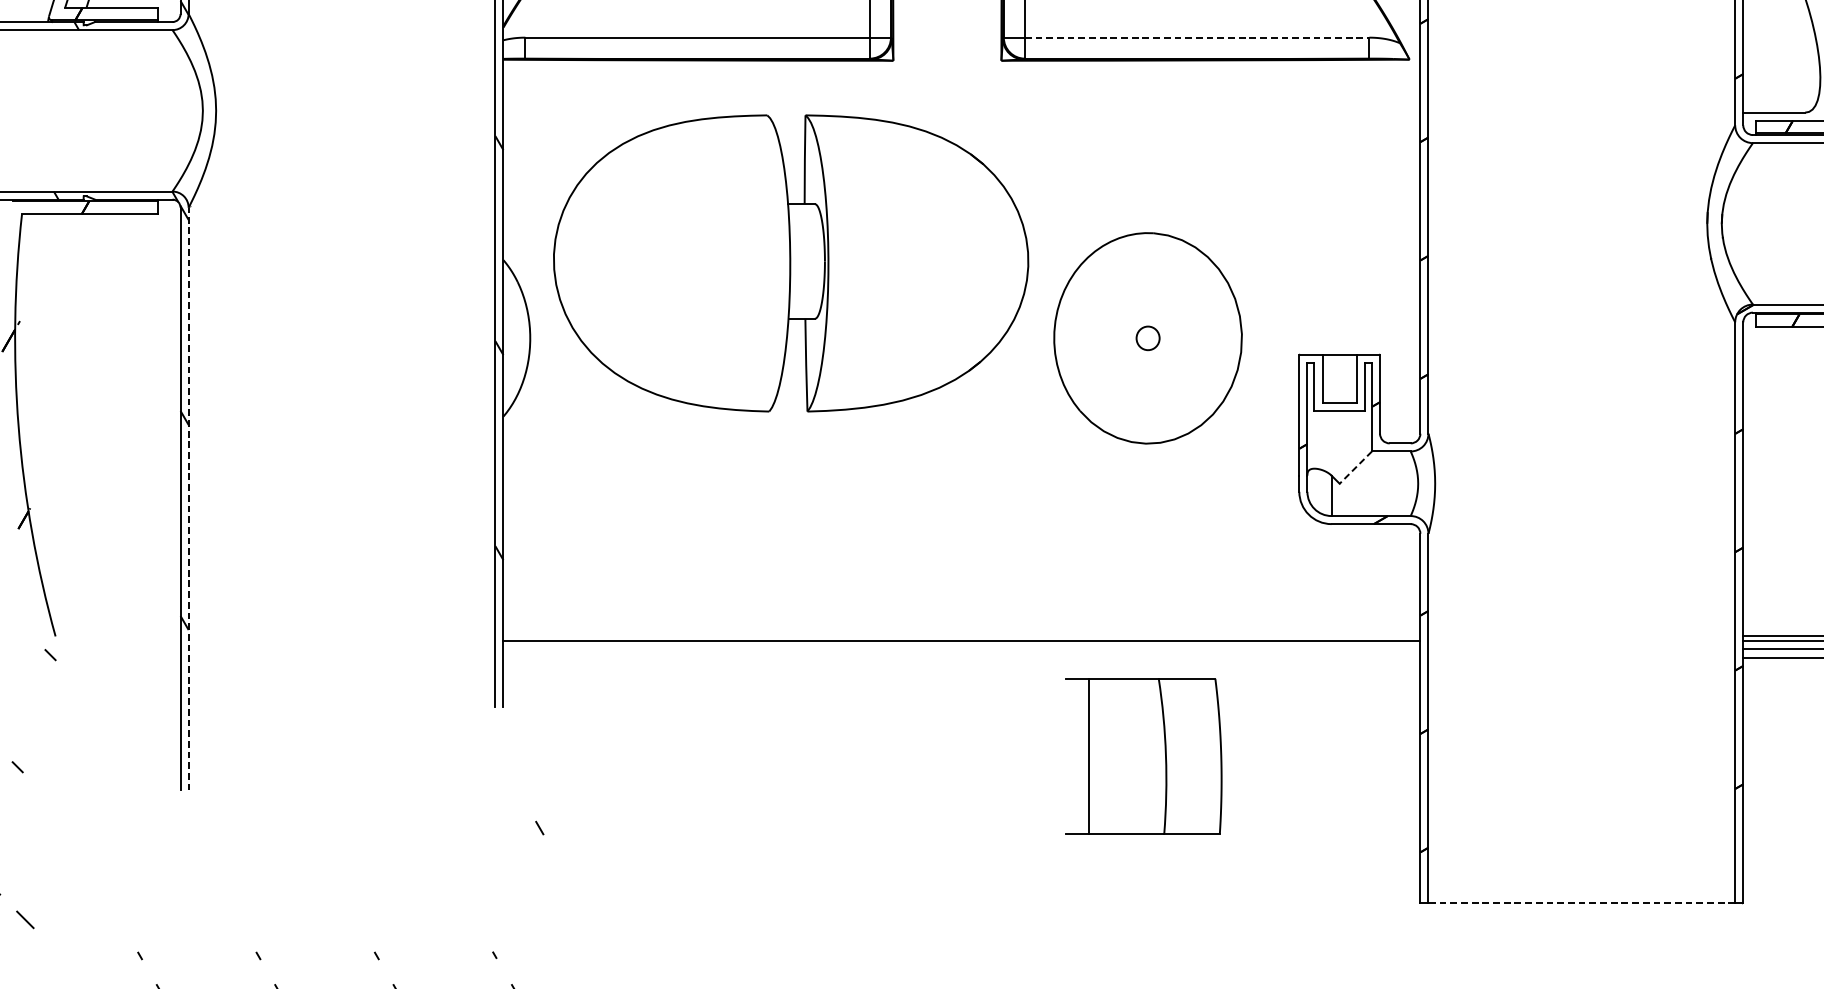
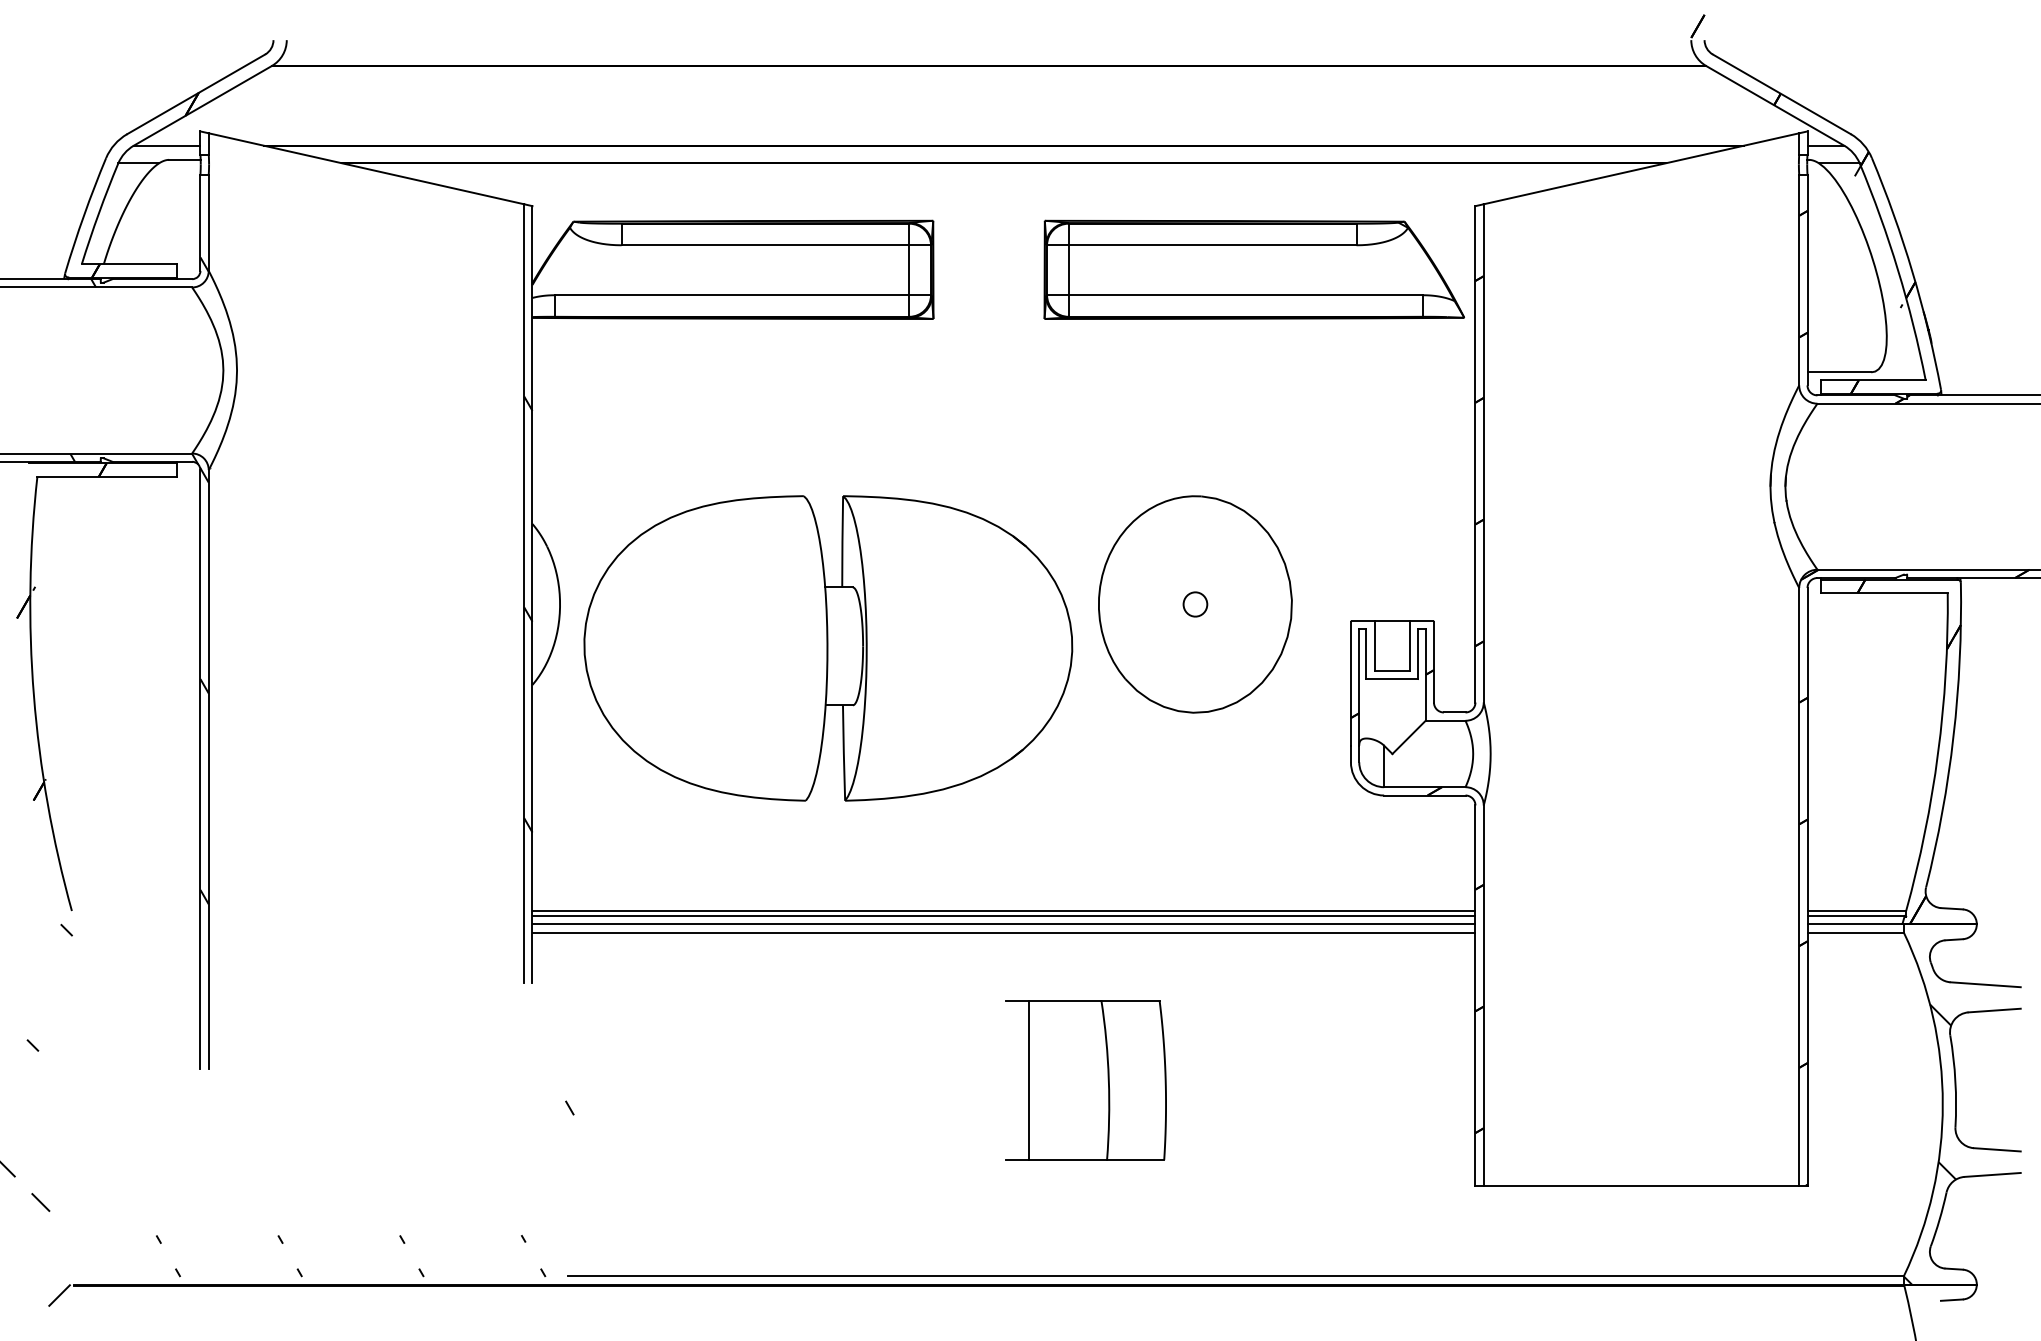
line: (1197, 37) -> (1246, 295), dashed -> solid
part: (791, 263) -> (828, 648), moved
line: (1355, 467) -> (1408, 737), dashed -> solid
line: (188, 498) -> (208, 769), dashed -> solid
line: (961, 636) -> (1003, 911), added
line: (961, 649) -> (1003, 924), added
line: (961, 657) -> (1003, 932), added
part: (1143, 756) -> (1085, 1080), moved
line: (1581, 903) -> (1641, 1185), dashed -> solid

